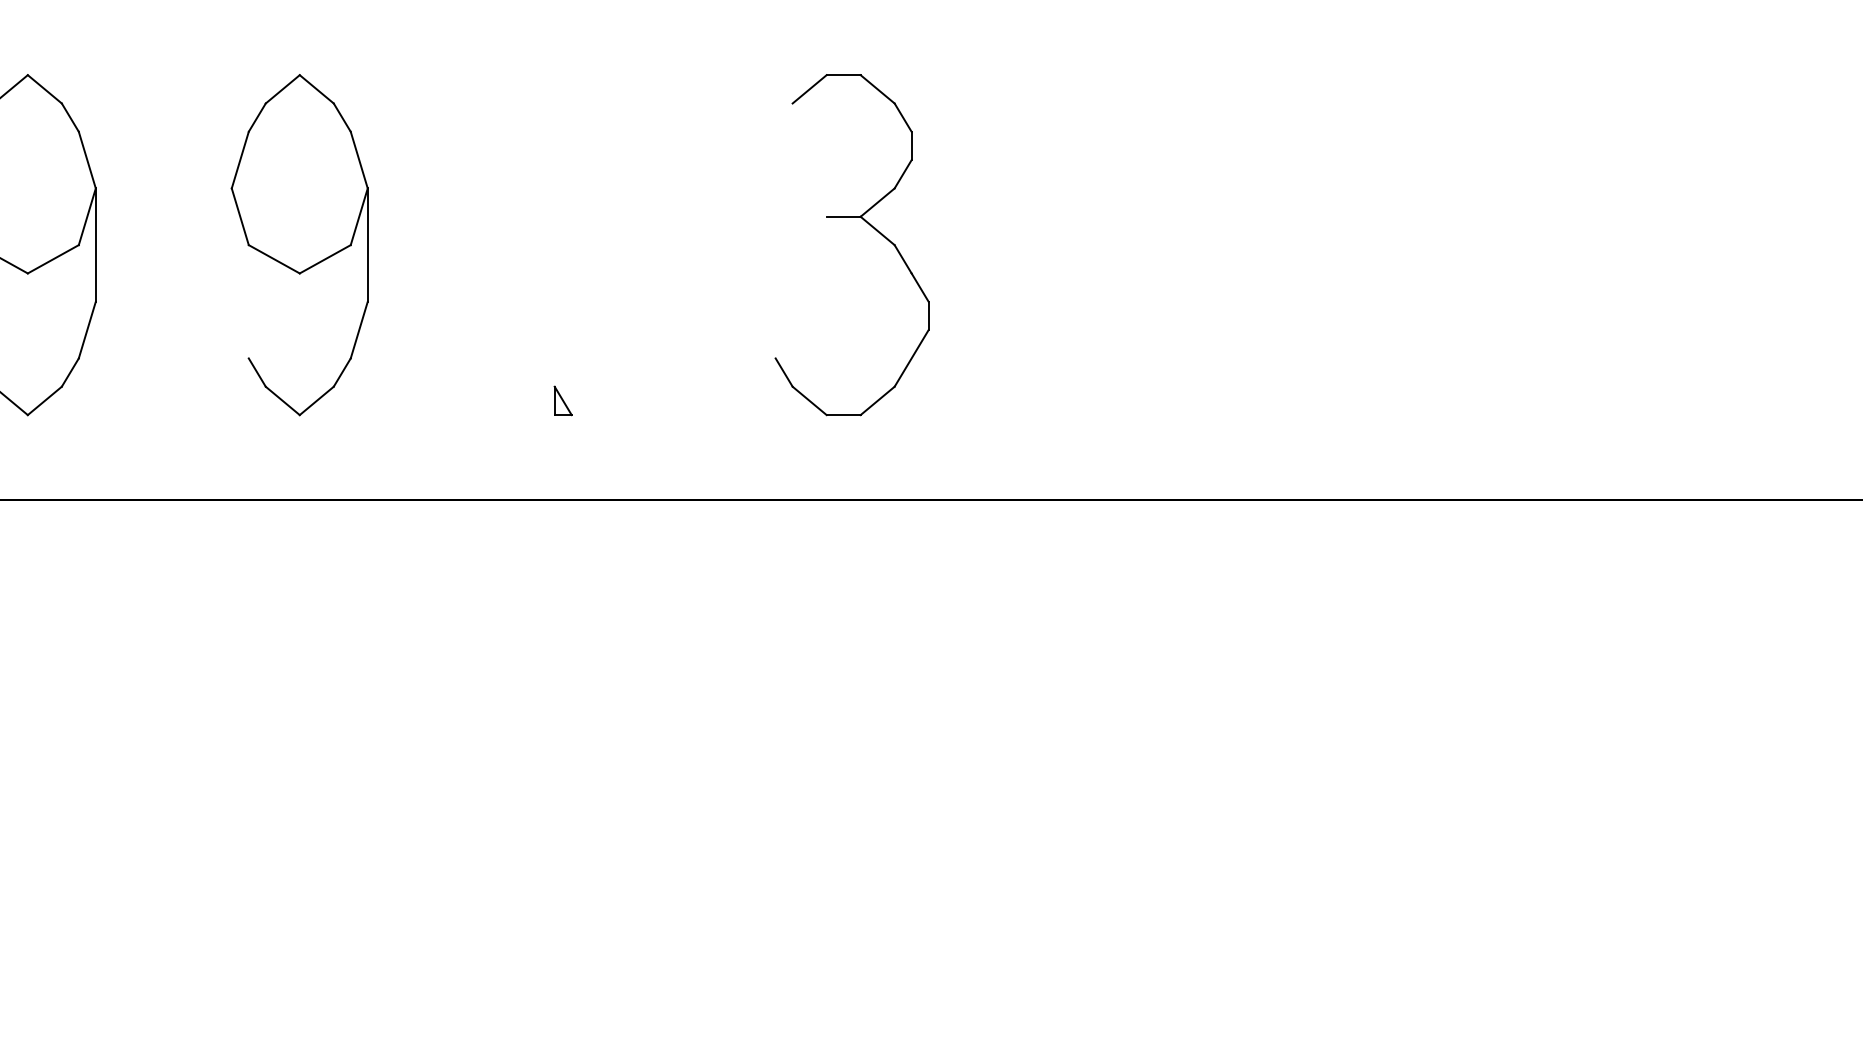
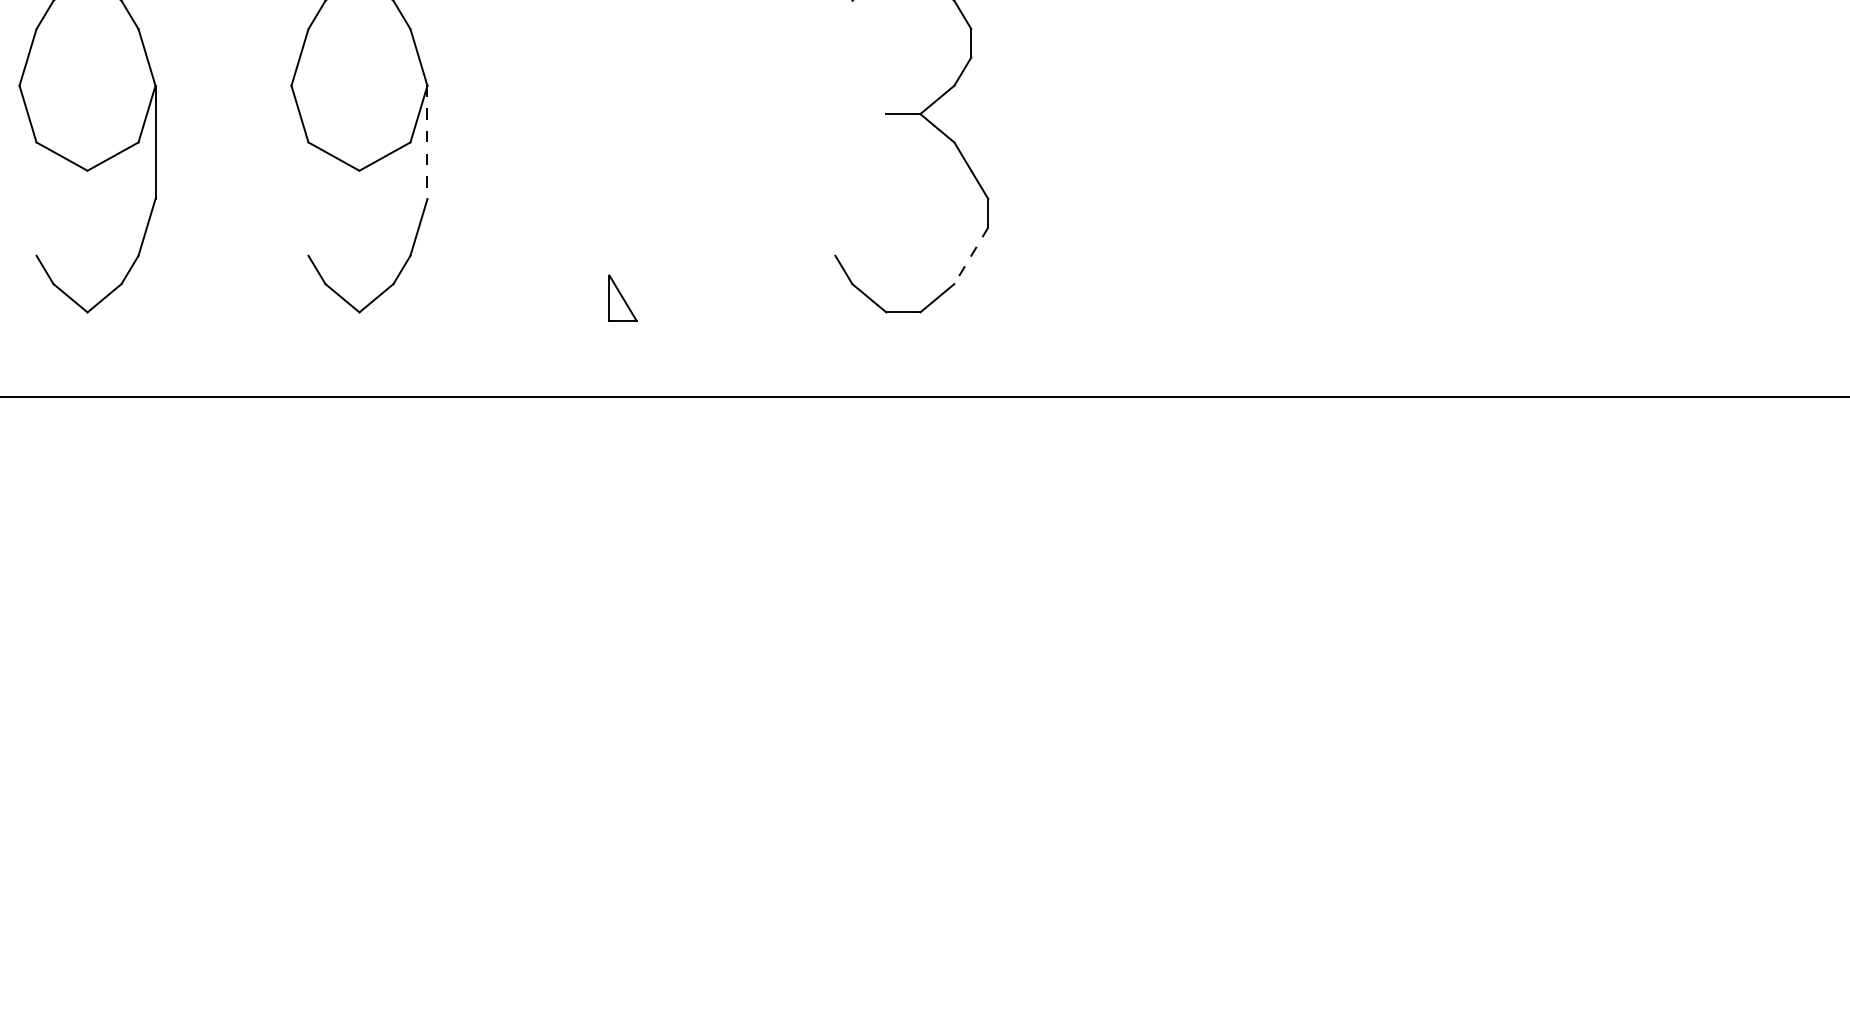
line: (367, 245) -> (427, 142), solid -> dashed
line: (911, 358) -> (971, 255), solid -> dashed
part: (562, 400) -> (622, 297), size x1.6

